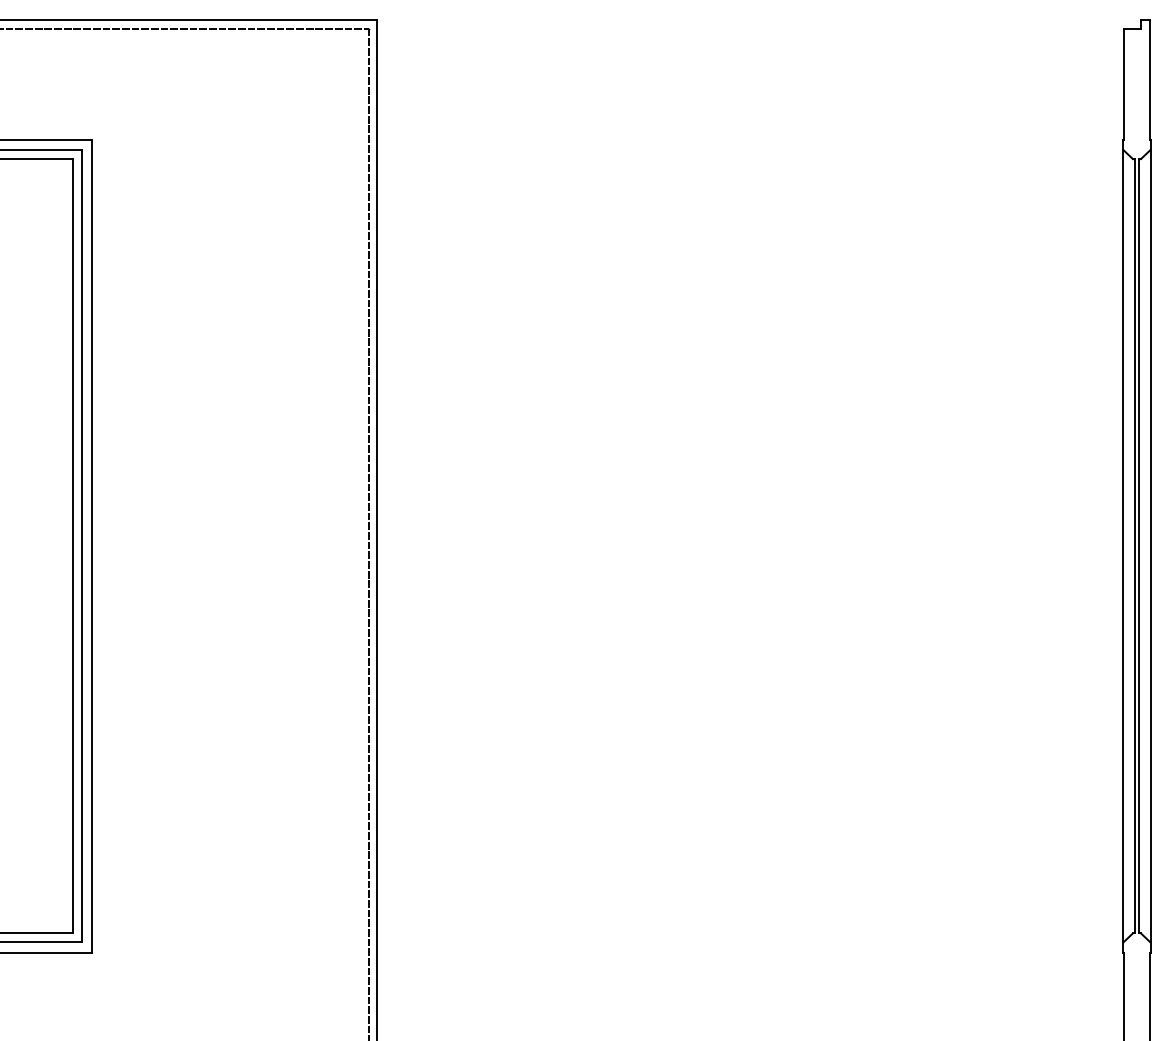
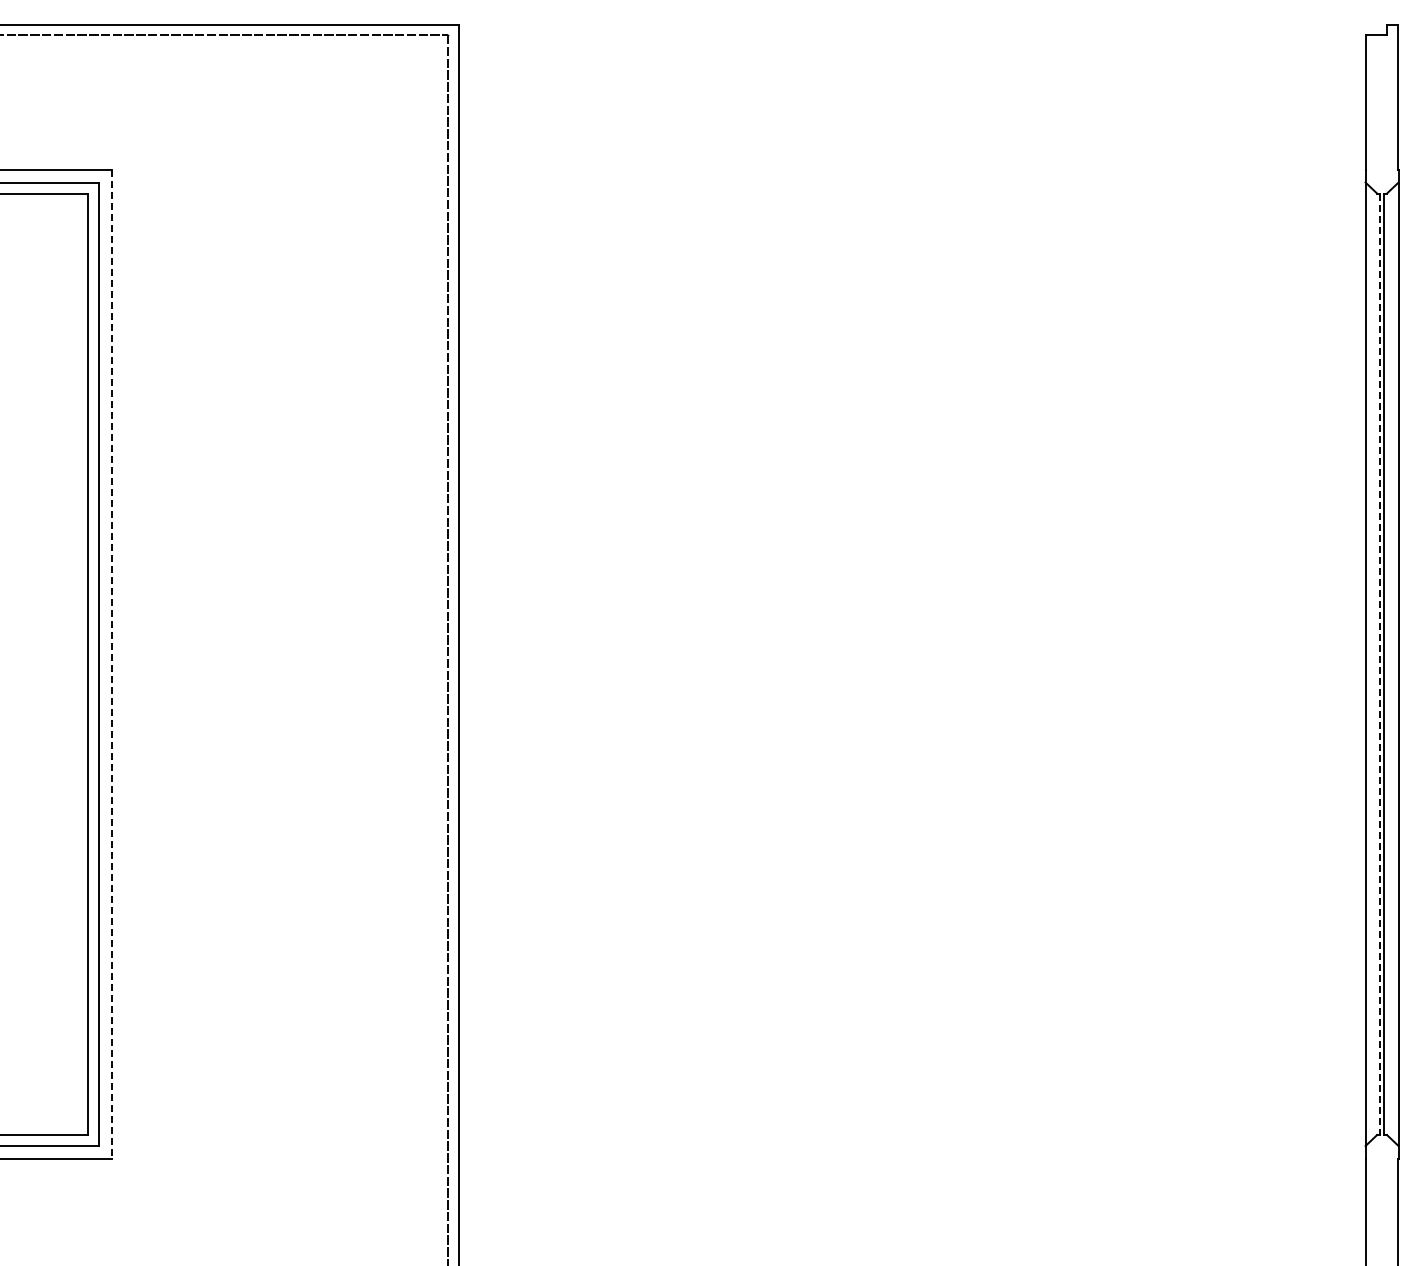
line: (91, 546) -> (111, 664), solid -> dashed
line: (1134, 546) -> (1379, 664), solid -> dashed

